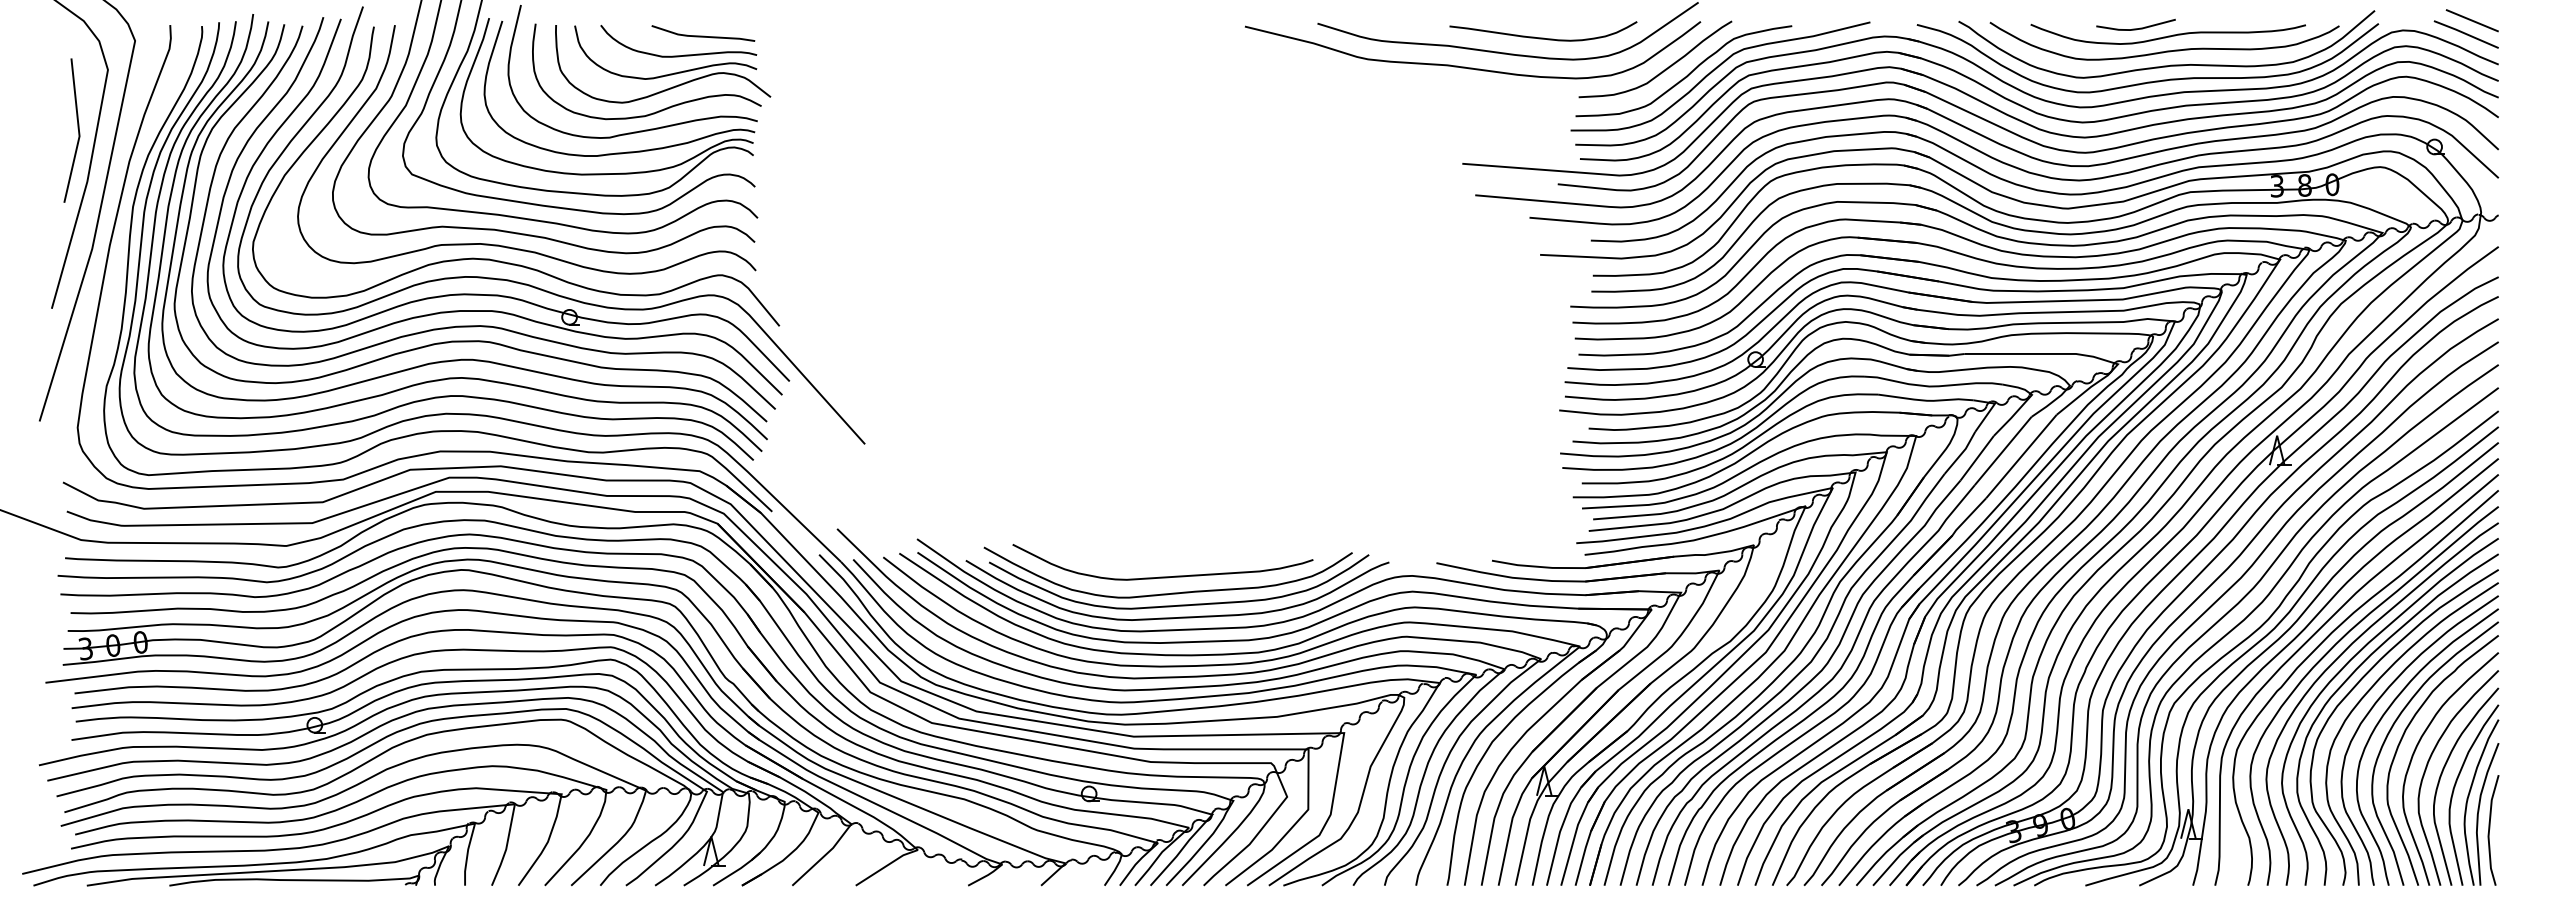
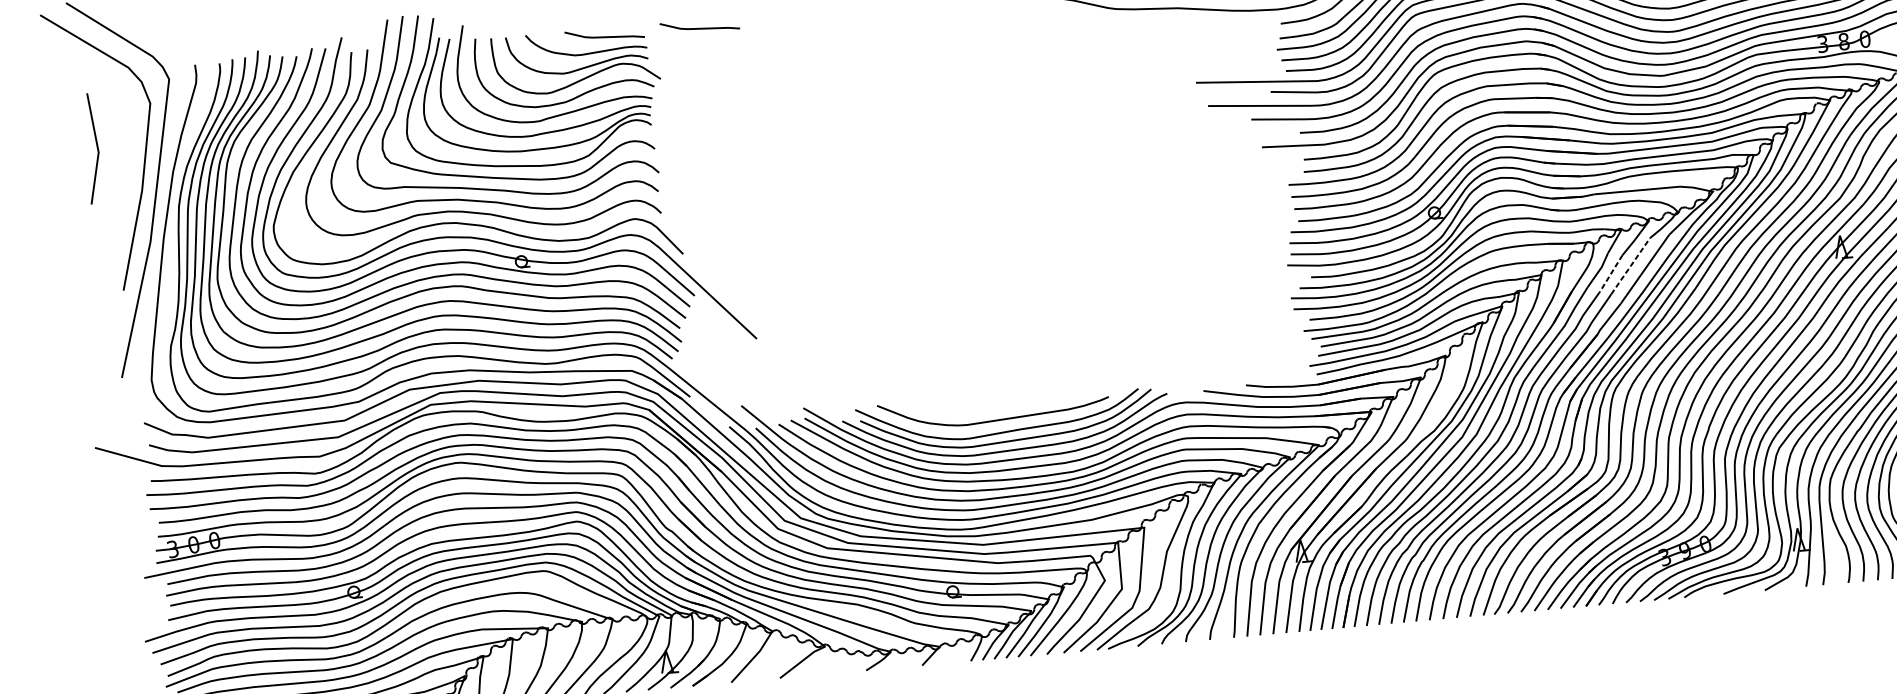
line: (827, 35) -> (700, 27), added
line: (77, 128) -> (96, 146), moved
line: (2003, 450) -> (1630, 265), solid -> dashed
line: (1977, 458) -> (1611, 273), solid -> dashed

